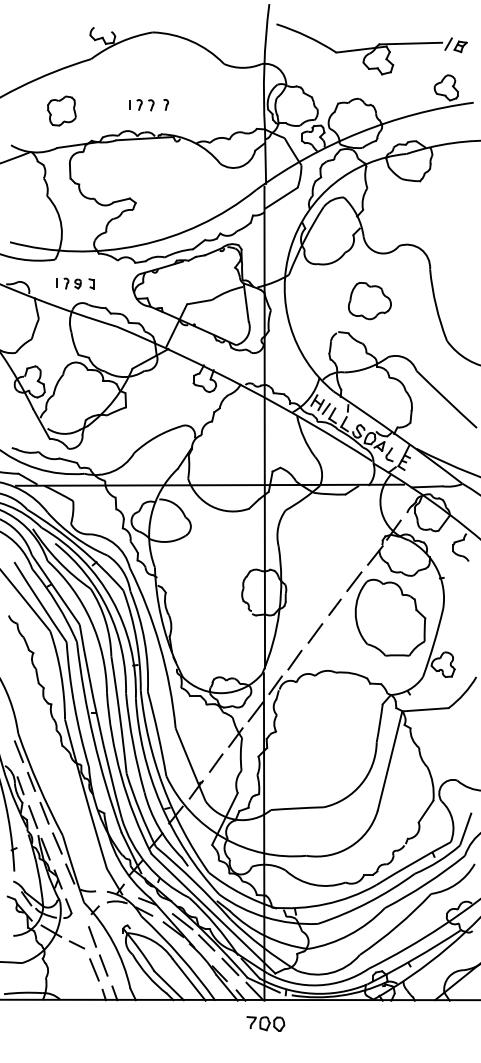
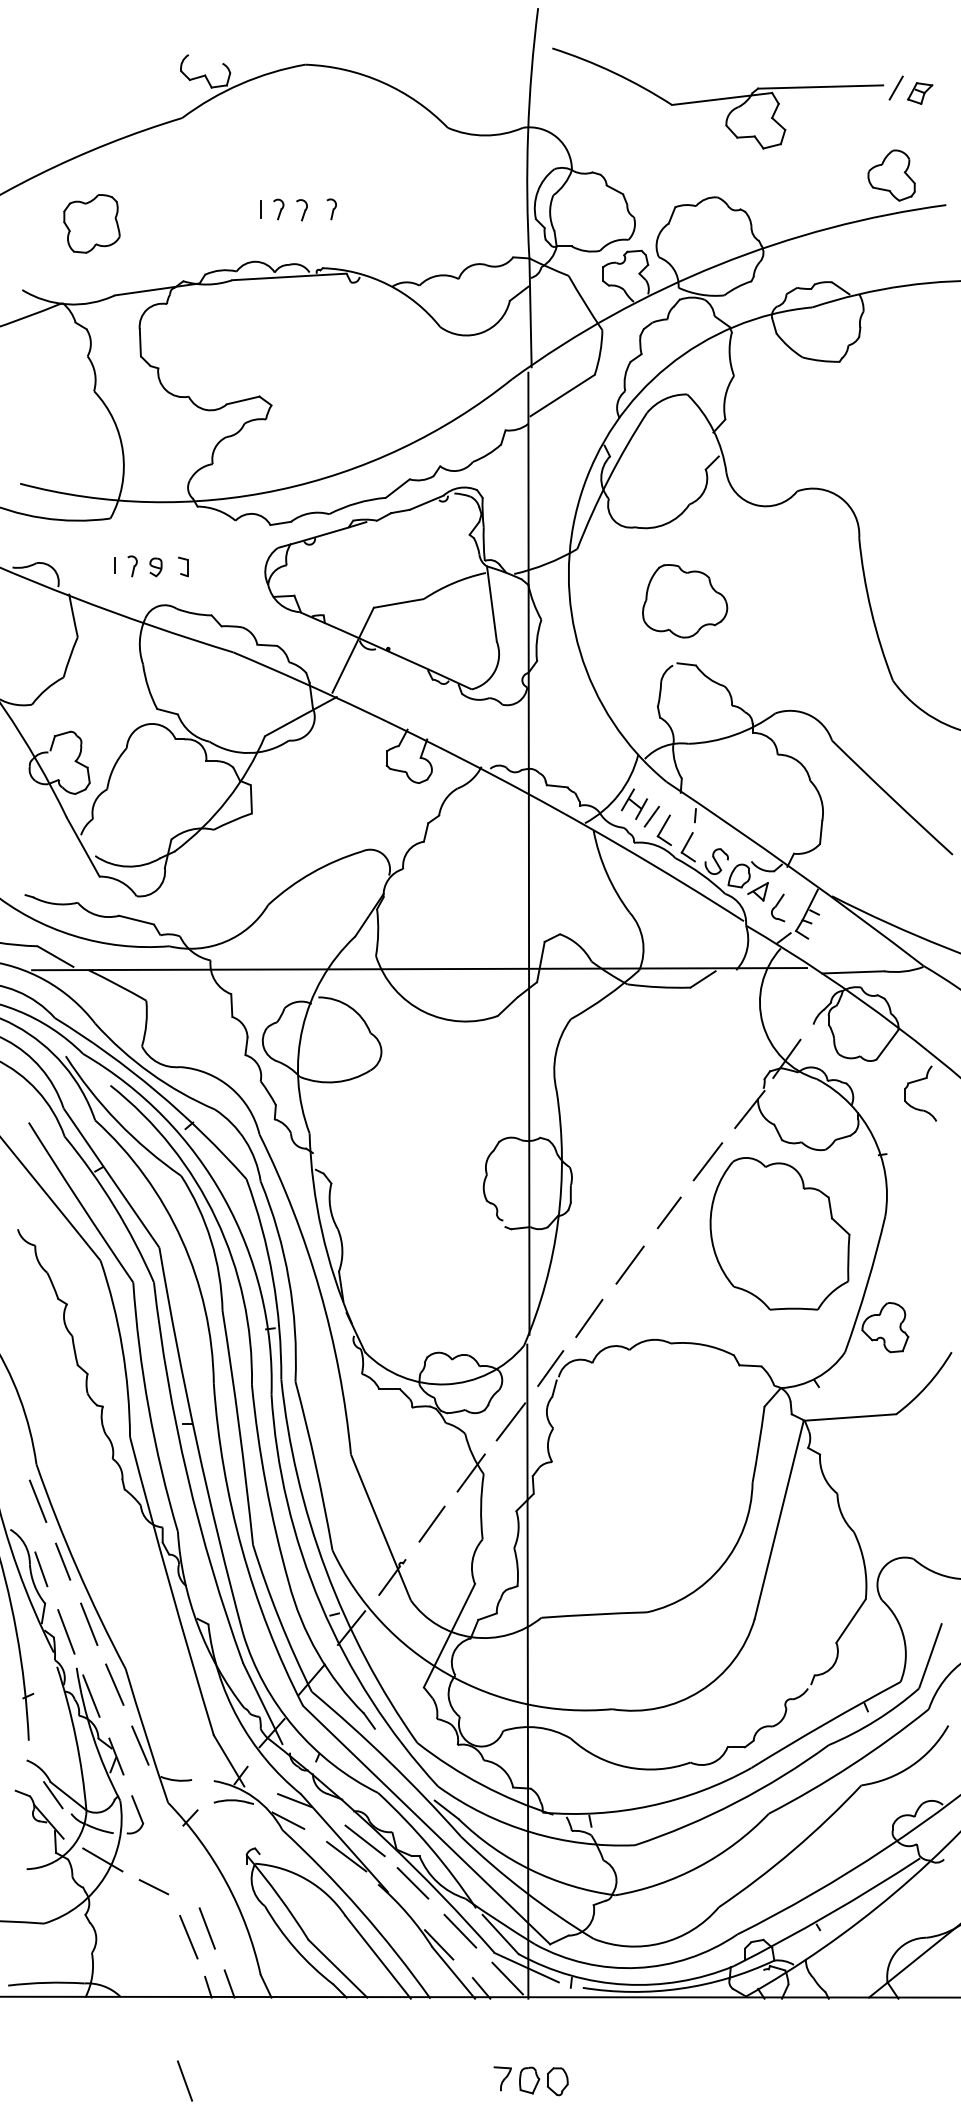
part: (61, 110) -> (91, 222), moved
part: (369, 301) -> (684, 602), moved
line: (92, 936) -> (184, 2080), moved
part: (265, 1023) -> (530, 2080), moved

